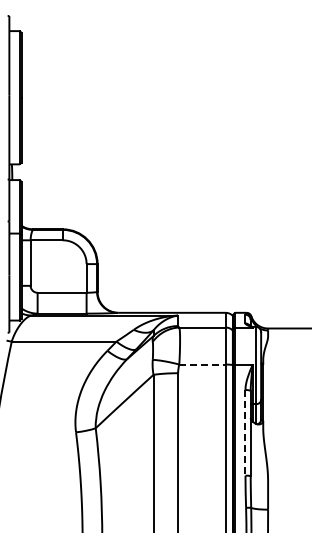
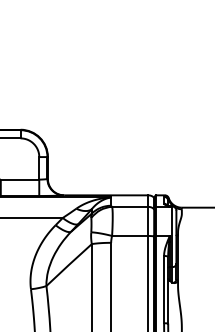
line: (202, 364) -> (130, 235), dashed -> solid
line: (245, 432) -> (164, 289), dashed -> solid

